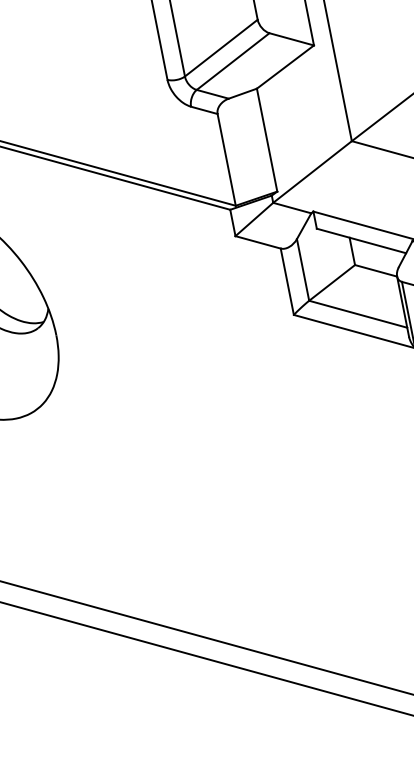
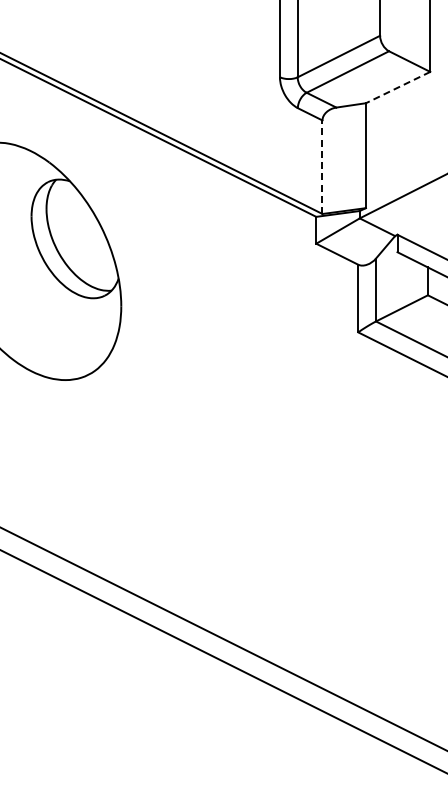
line: (285, 66) -> (398, 87), solid -> dashed
line: (226, 160) -> (322, 167), solid -> dashed

